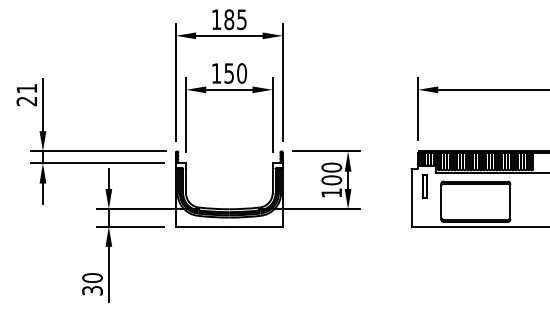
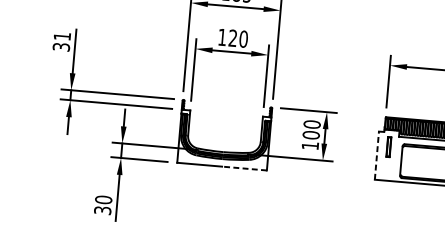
text: (228, 73) -> (232, 38), 150 -> 120
text: (26, 101) -> (61, 47), 21 -> 31
line: (411, 197) -> (376, 155), solid -> dashed
line: (256, 226) -> (244, 168), solid -> dashed

